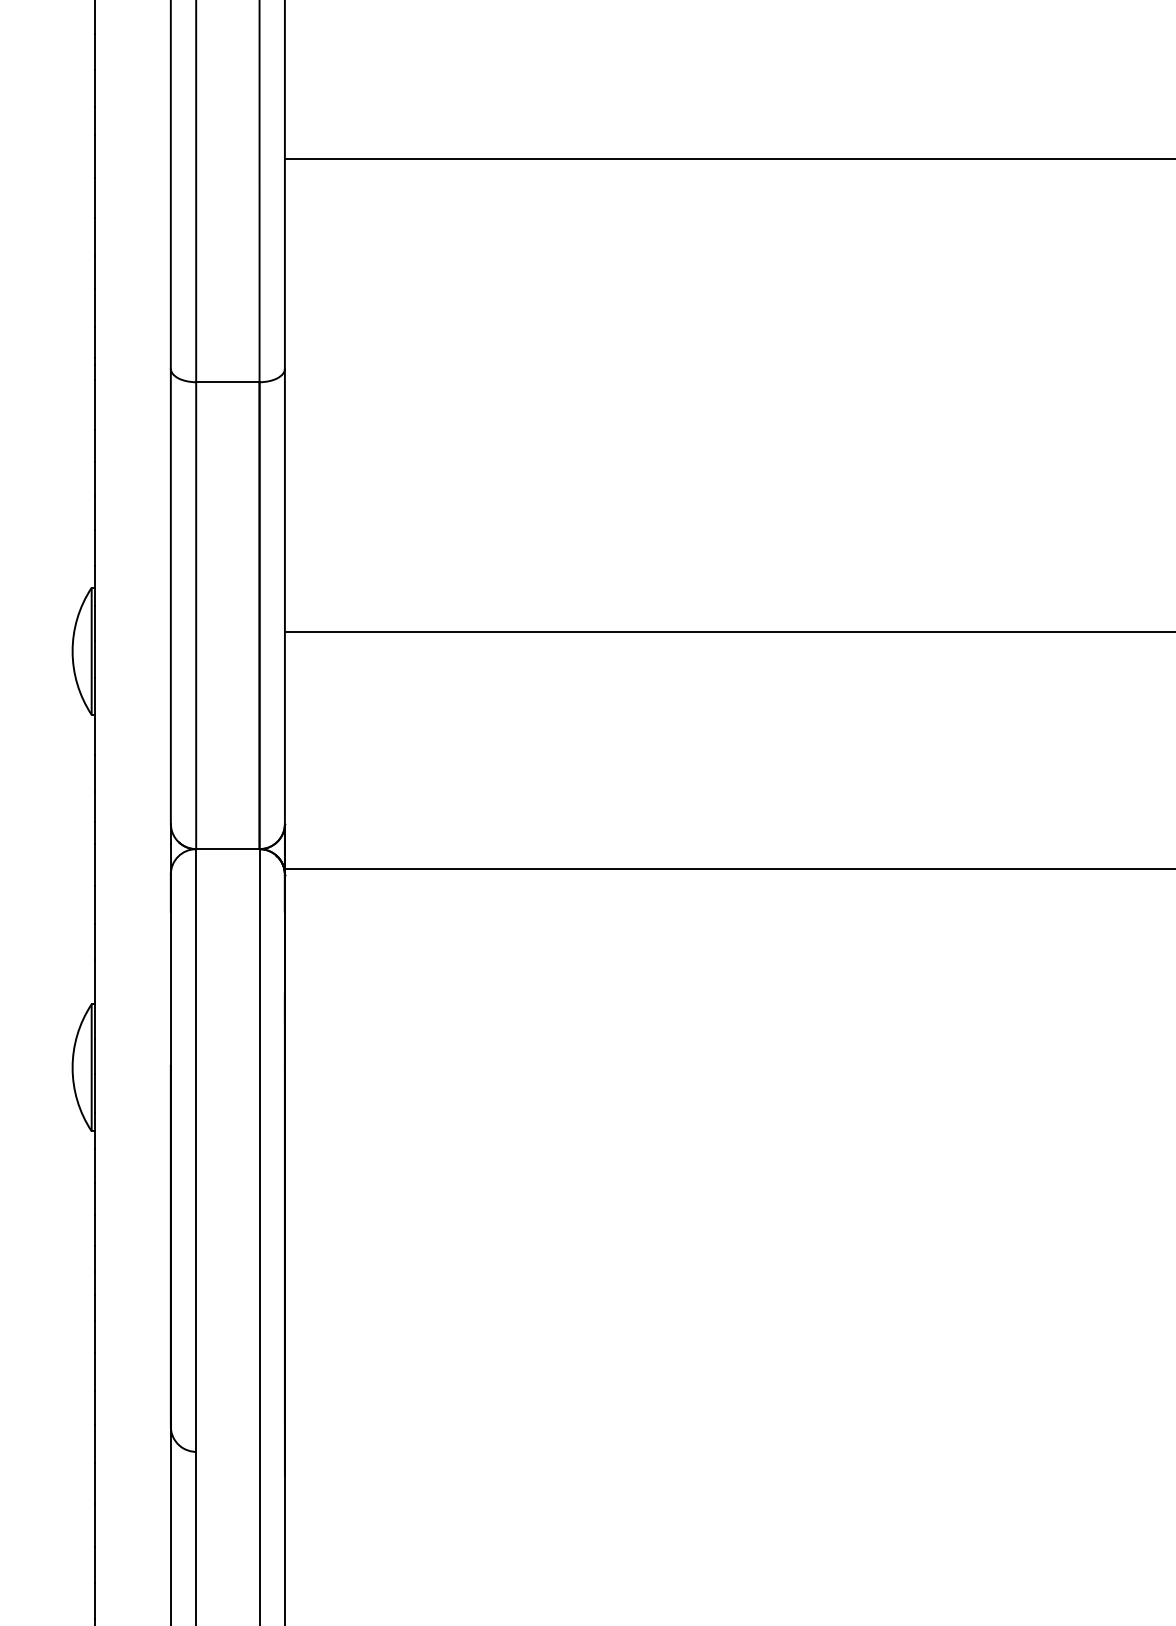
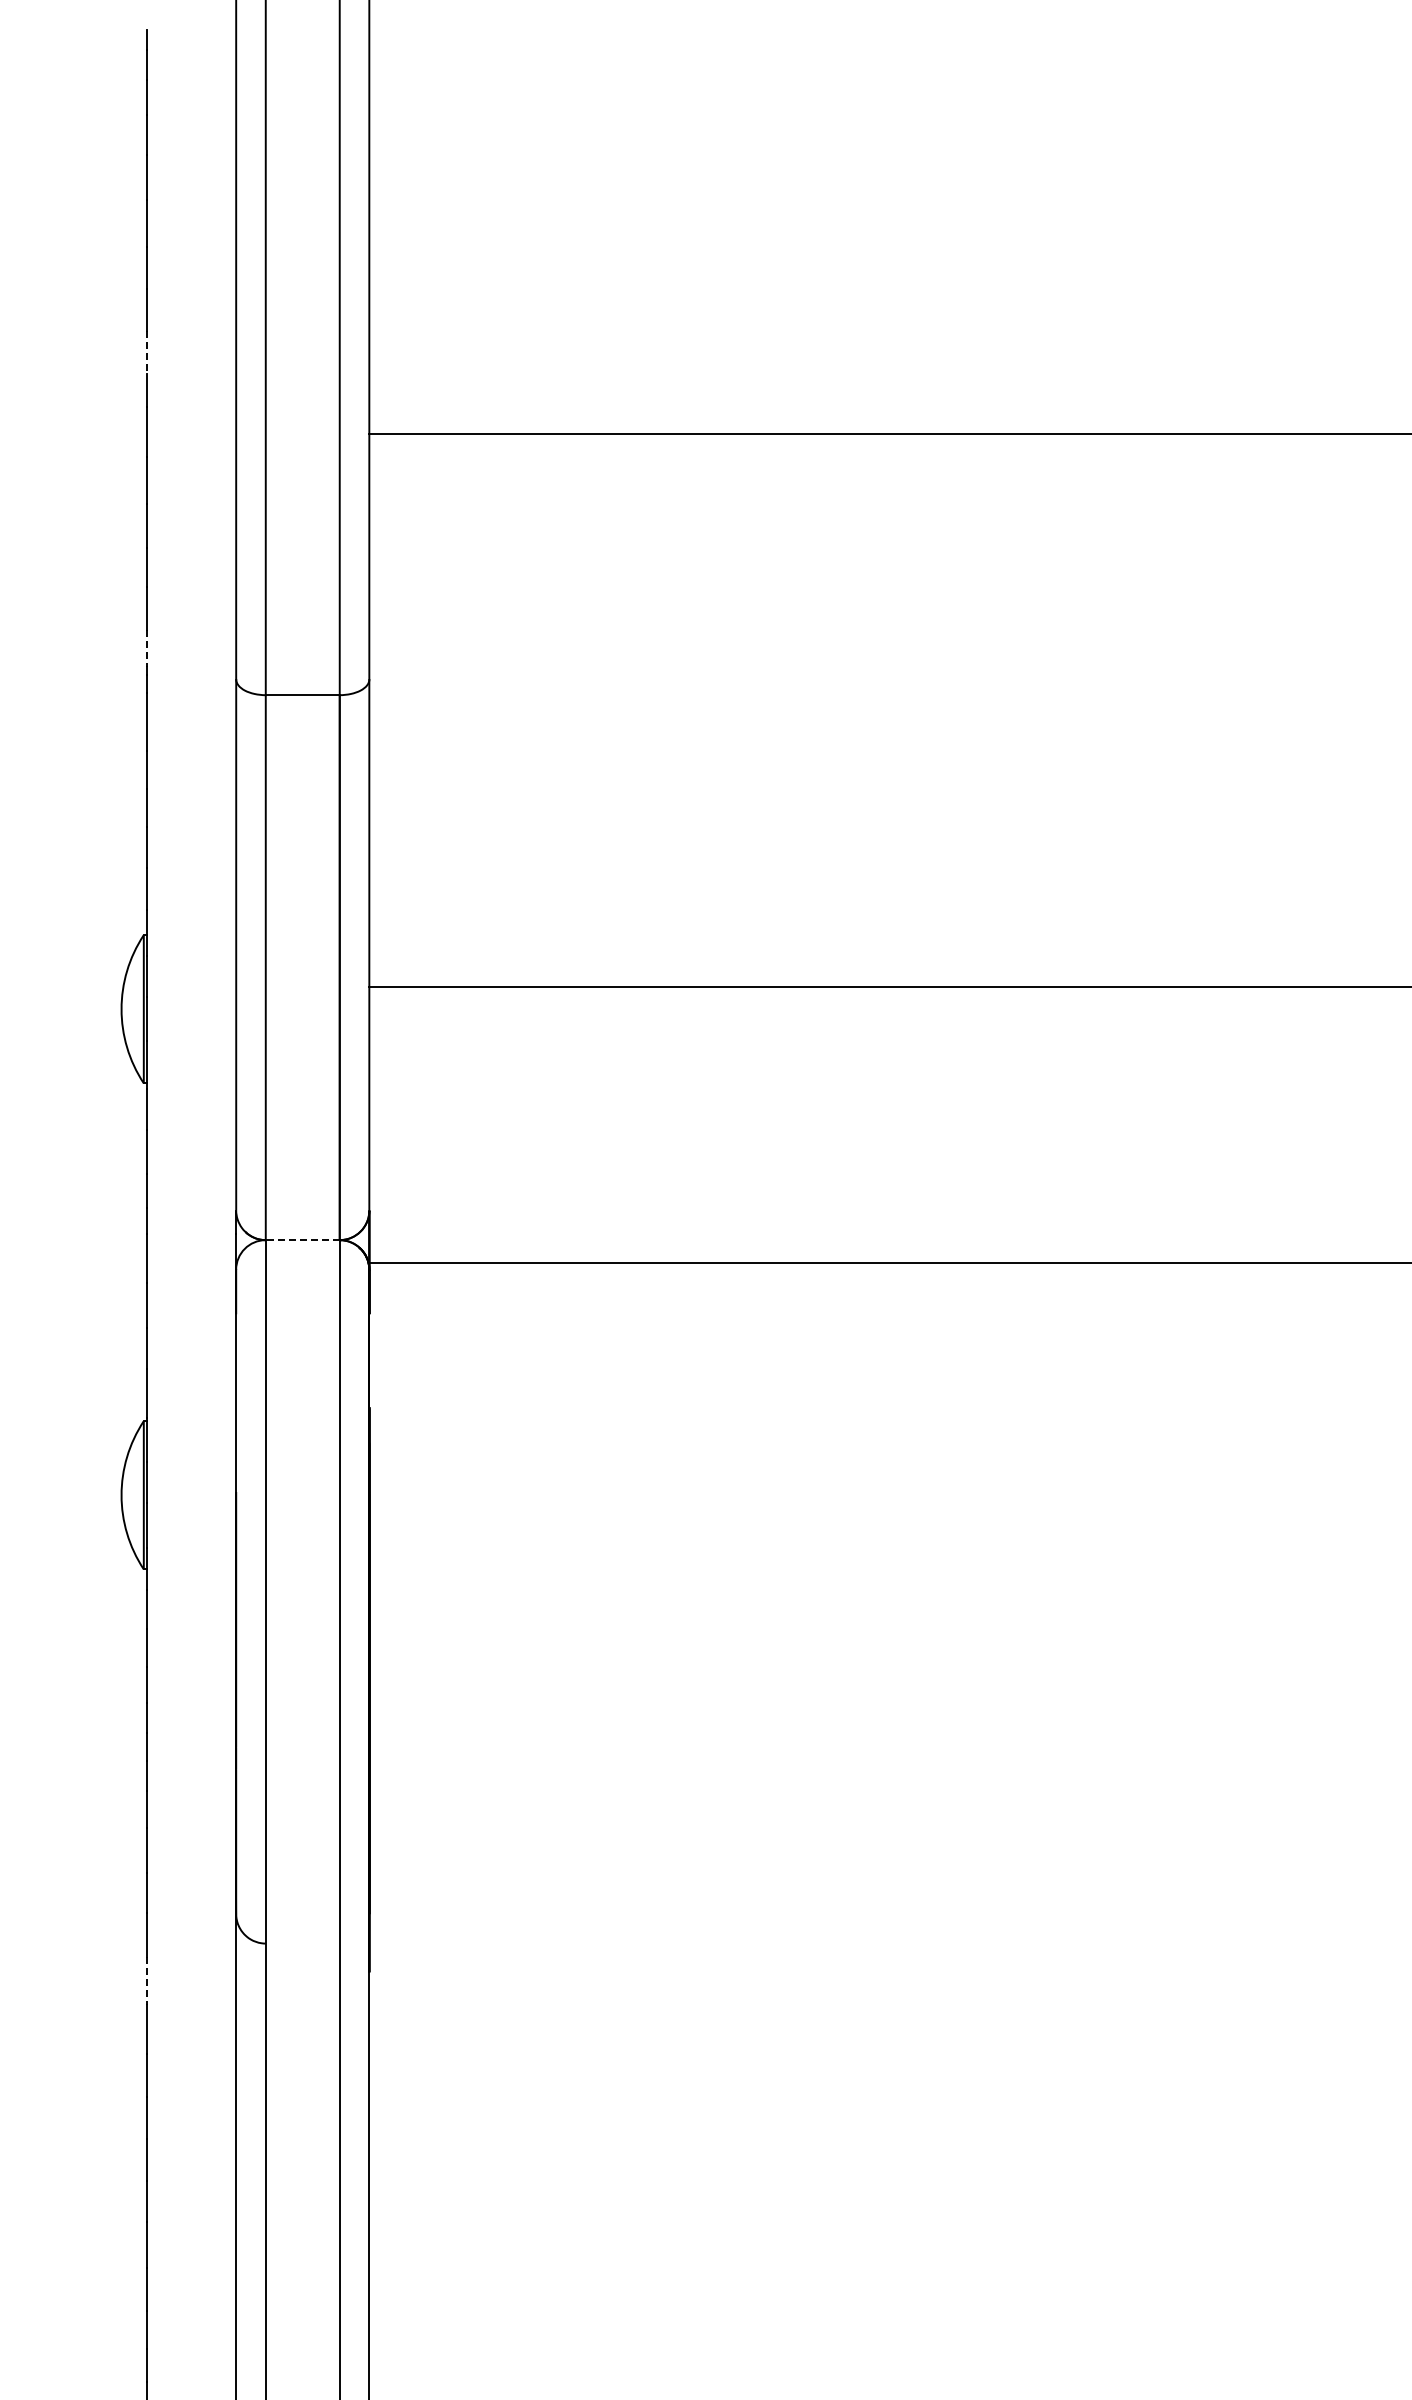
line: (94, 88) -> (147, 352), solid -> dashed
line: (94, 343) -> (147, 649), solid -> dashed
line: (227, 849) -> (302, 1240), solid -> dashed
line: (94, 1483) -> (147, 1980), solid -> dashed

